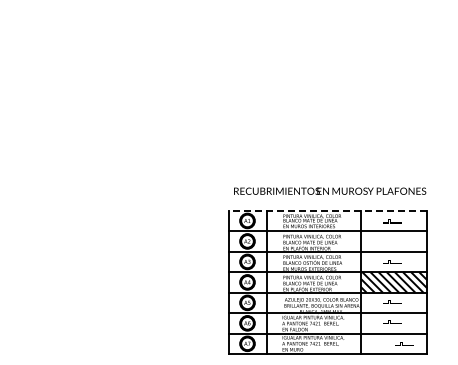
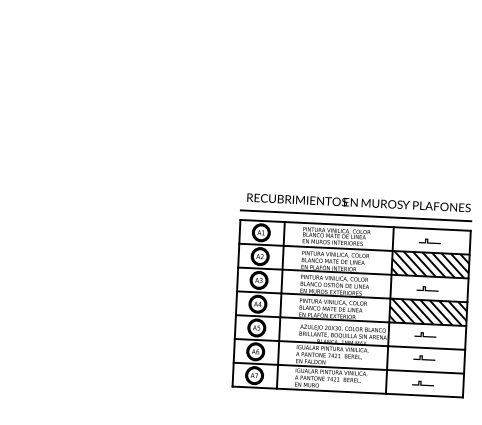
line: (328, 202) -> (356, 215), added
line: (327, 210) -> (354, 225), dashed -> solid
hatch: (393, 241) -> (429, 264), added
curve: (402, 343) -> (420, 383), moved

